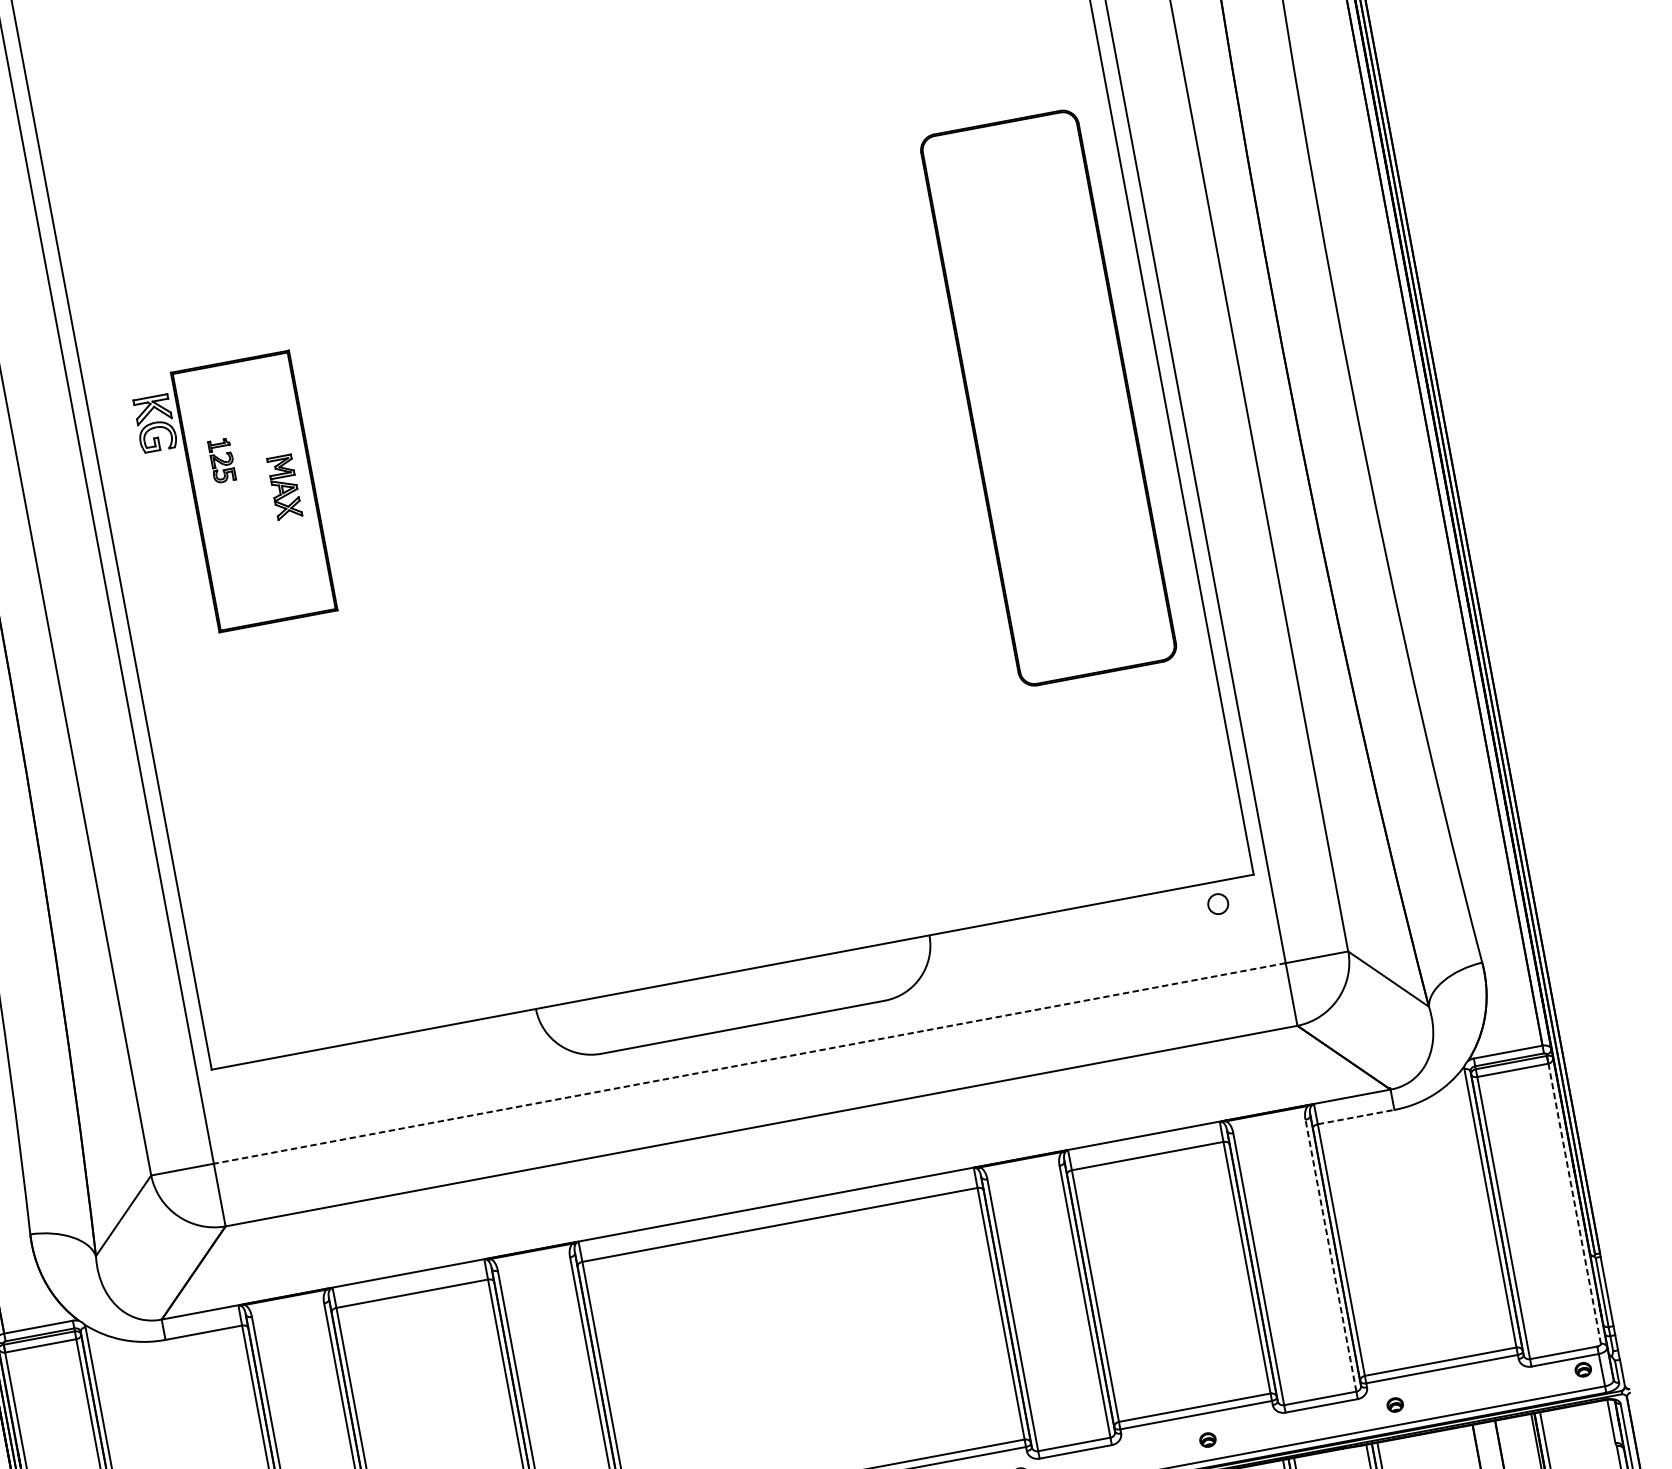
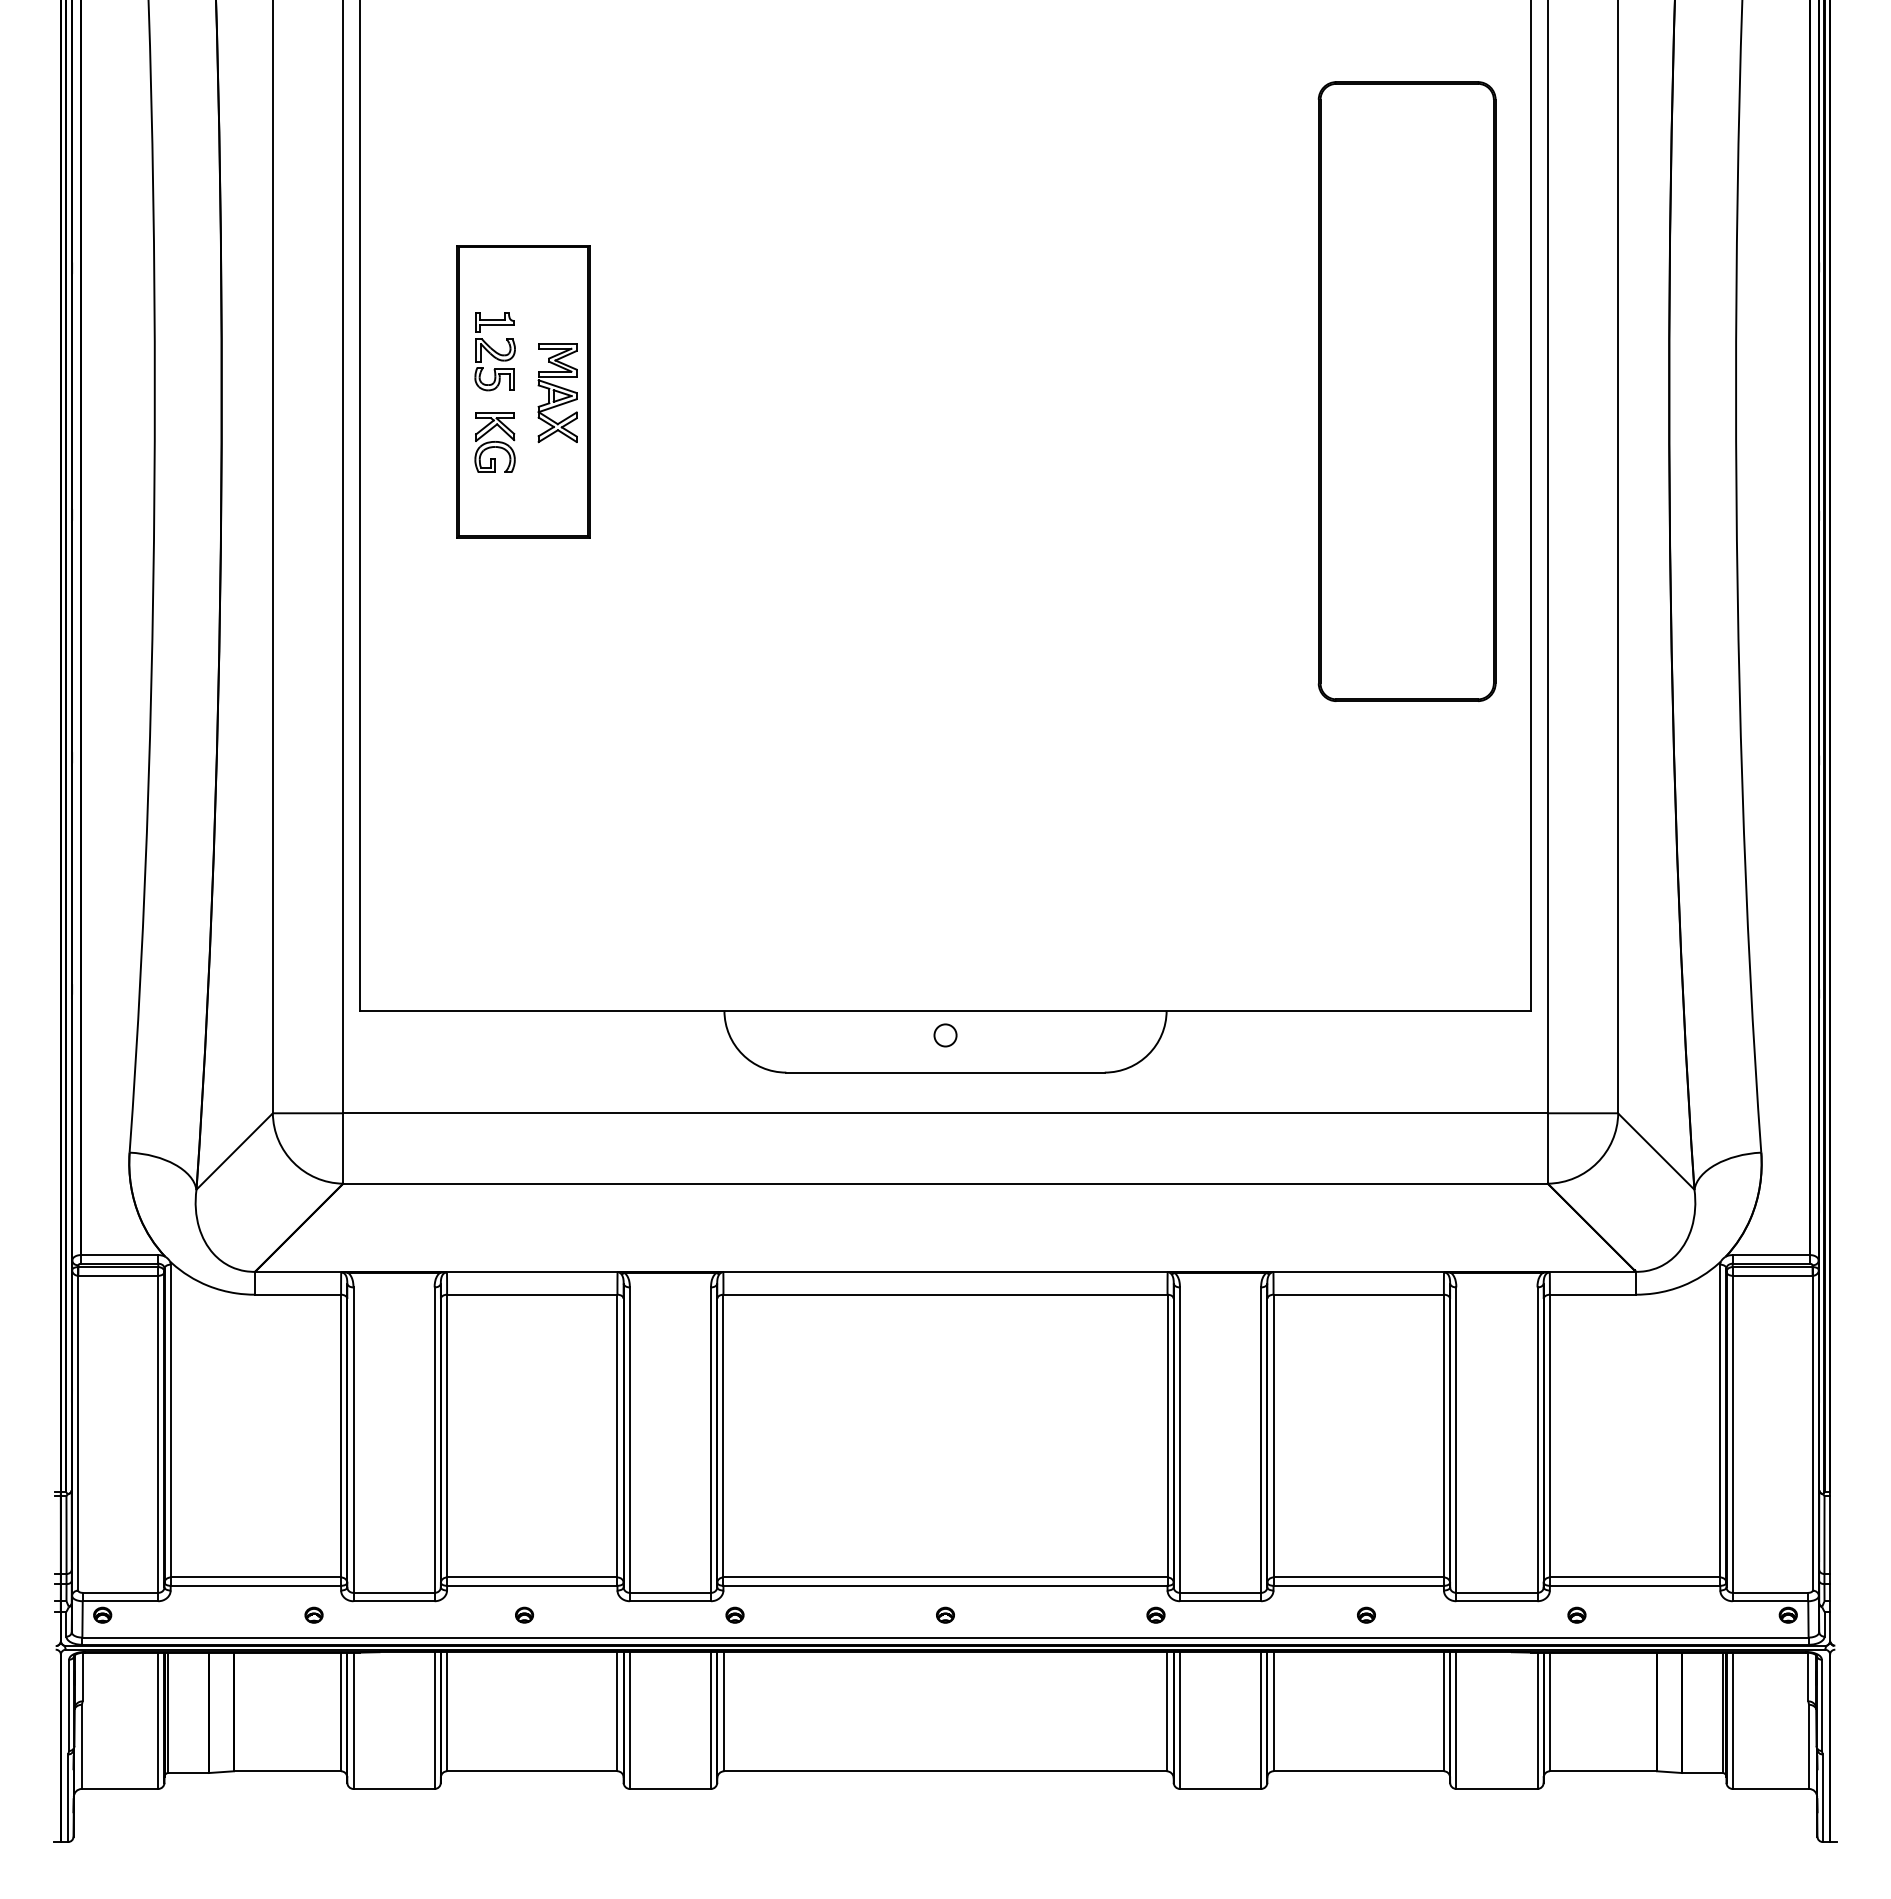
part: (1047, 398) -> (1406, 391), moved
part: (154, 423) -> (494, 442), moved
part: (221, 460) -> (494, 351), size x1.67
part: (284, 487) -> (557, 393), size x1.43
circle: (1218, 904) -> (945, 1035), moved
line: (749, 1063) -> (945, 1113), dashed -> solid
line: (1356, 1116) -> (1593, 1294), dashed -> solid
line: (1574, 1203) -> (1812, 1432), dashed -> solid
line: (1331, 1256) -> (1537, 1440), dashed -> solid

